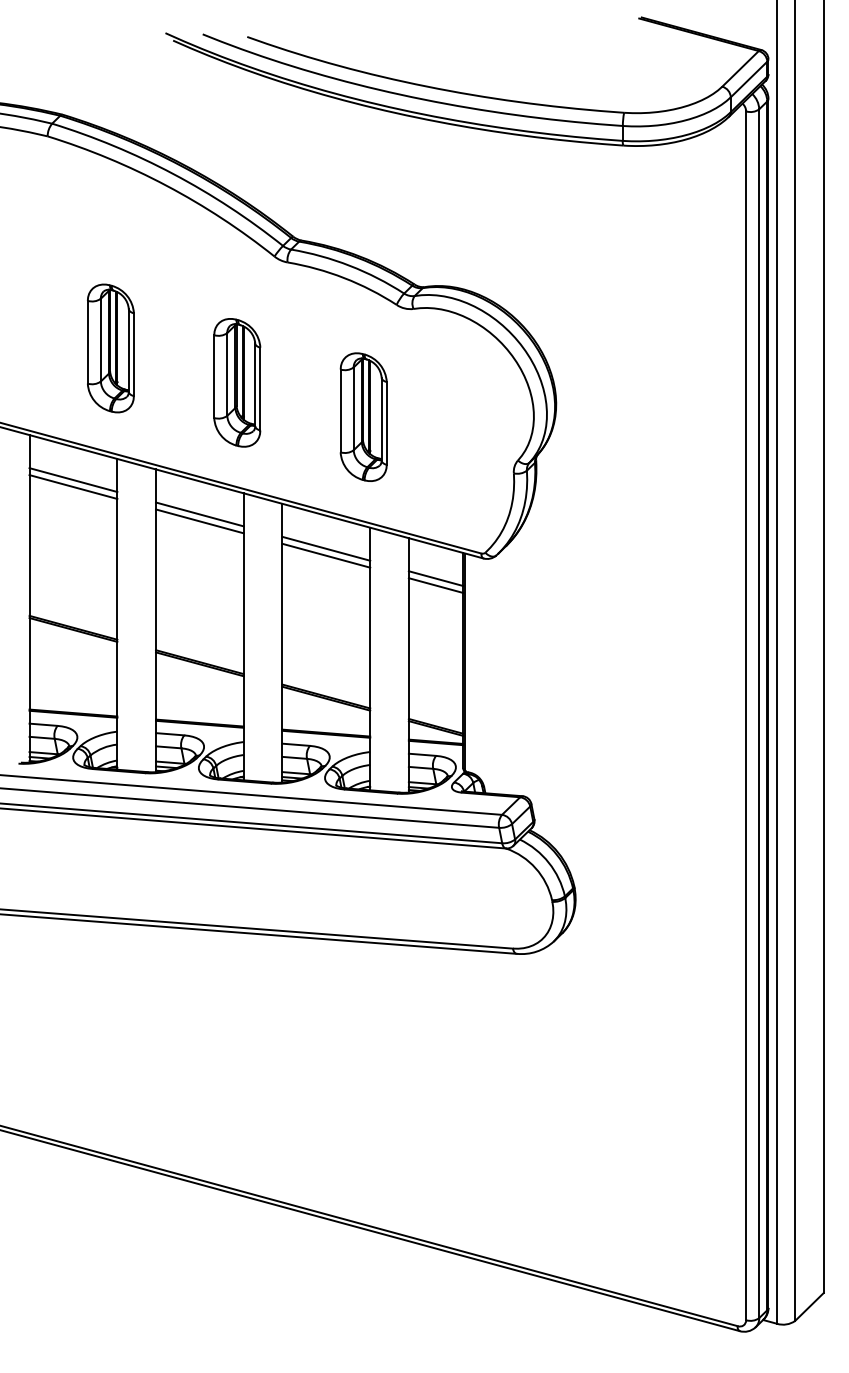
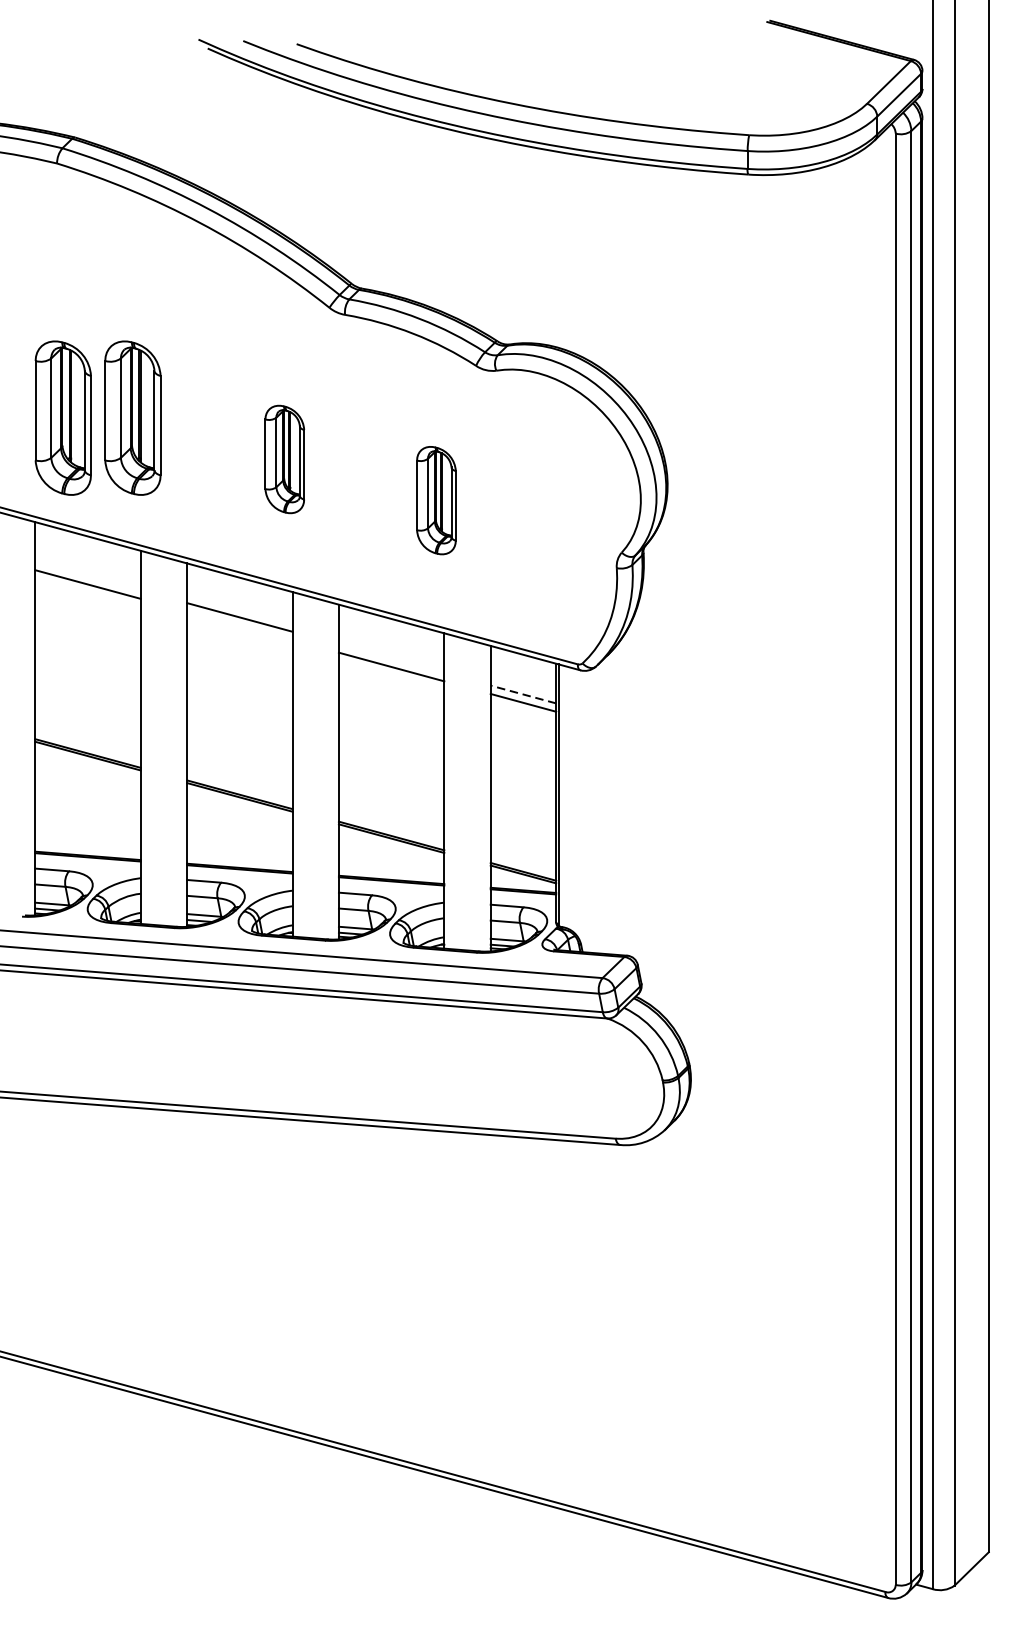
part: (52, 348) -> (62, 418), added
part: (237, 382) -> (284, 459), size x0.7
part: (363, 416) -> (436, 499), size x0.7
line: (73, 480) -> (88, 576), removed
line: (199, 521) -> (239, 625), removed
line: (326, 548) -> (391, 658), removed
line: (435, 578) -> (522, 694), solid -> dashed

